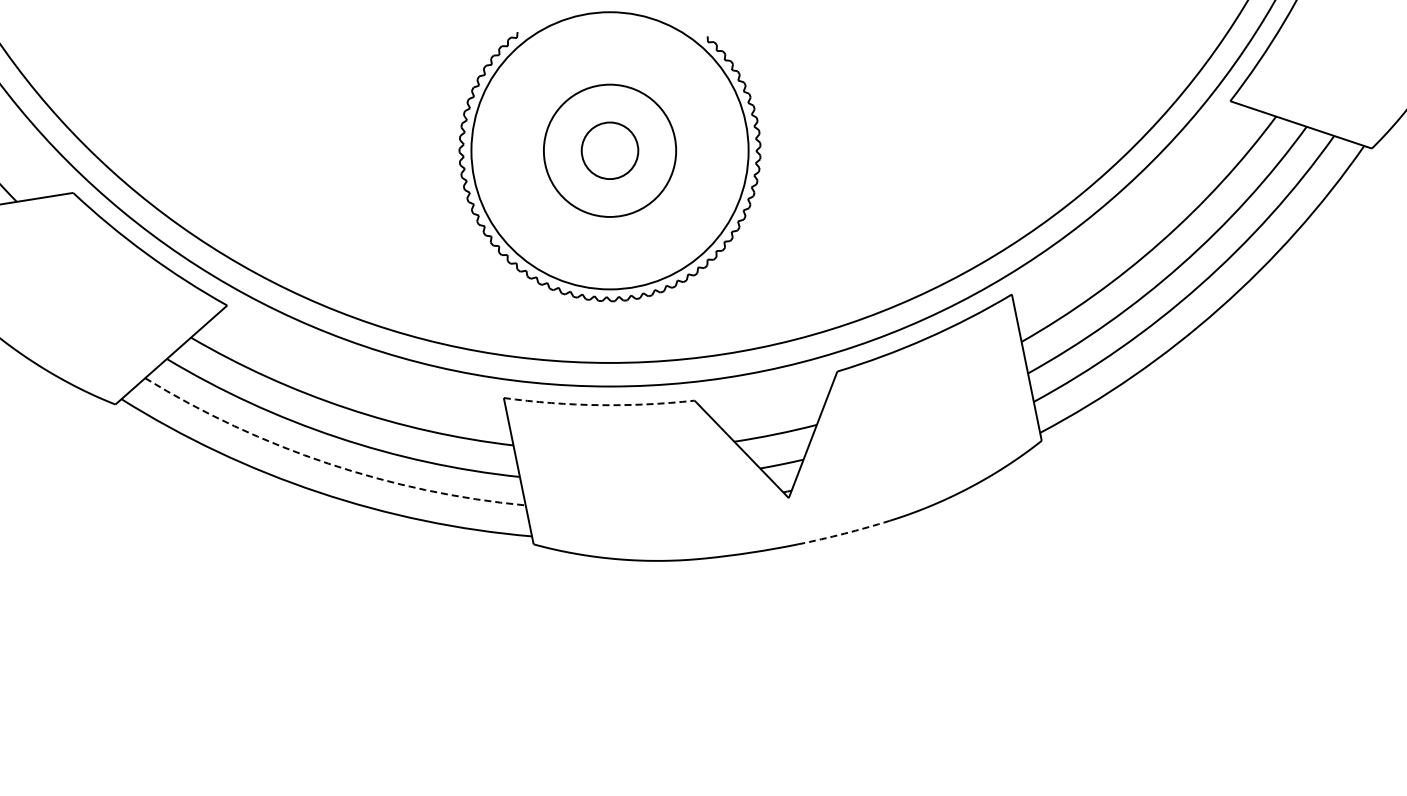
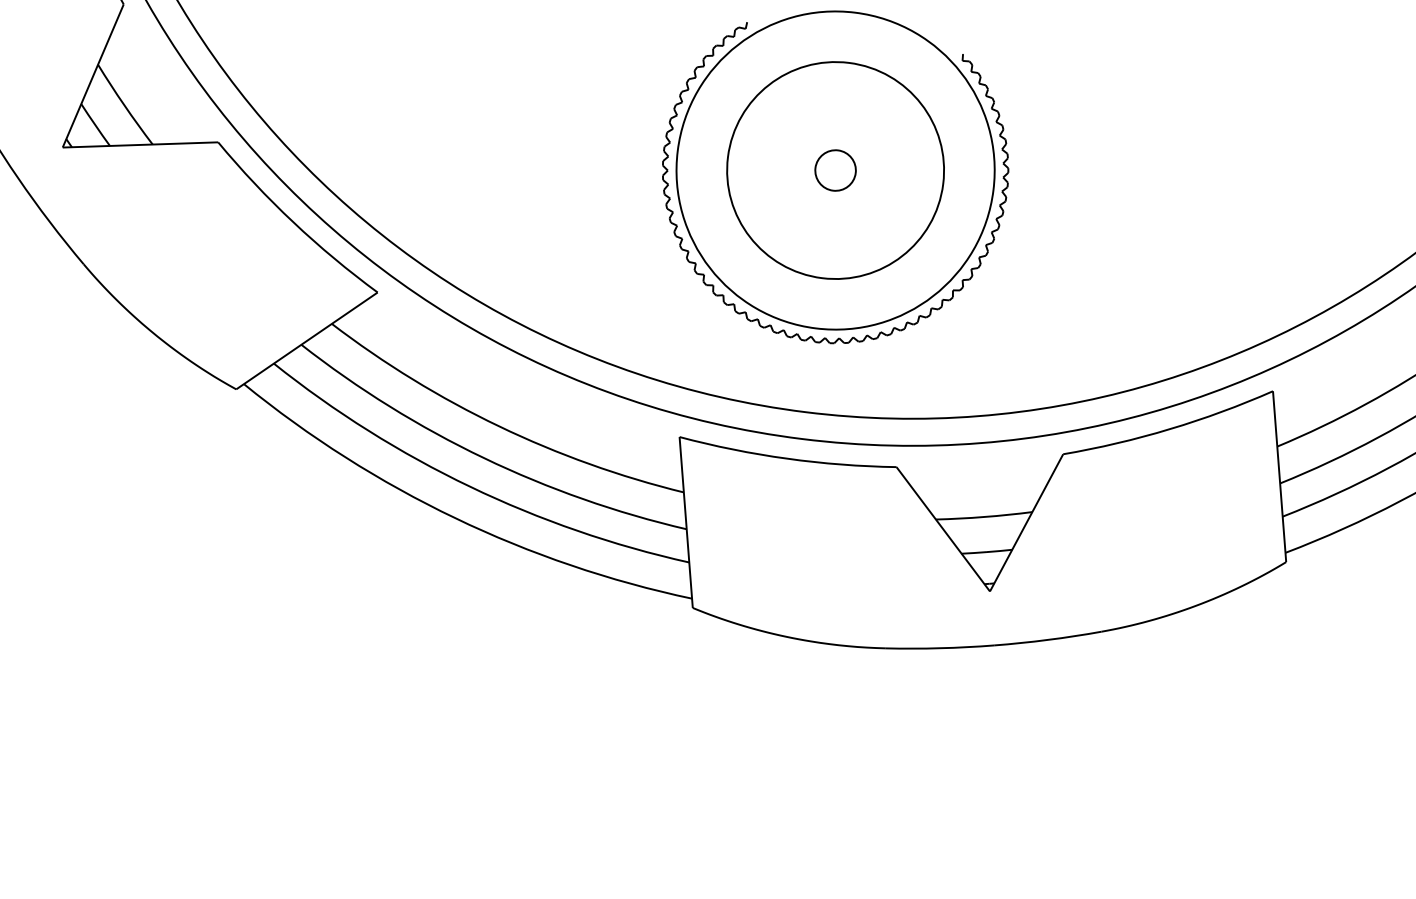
circle: (609, 150) -> (835, 170), size x0.62
circle: (609, 150) -> (835, 170), size x1.43
arc: (599, 405) -> (787, 459), dashed -> solid
arc: (328, 463) -> (470, 486), dashed -> solid
arc: (844, 533) -> (1048, 639), dashed -> solid

